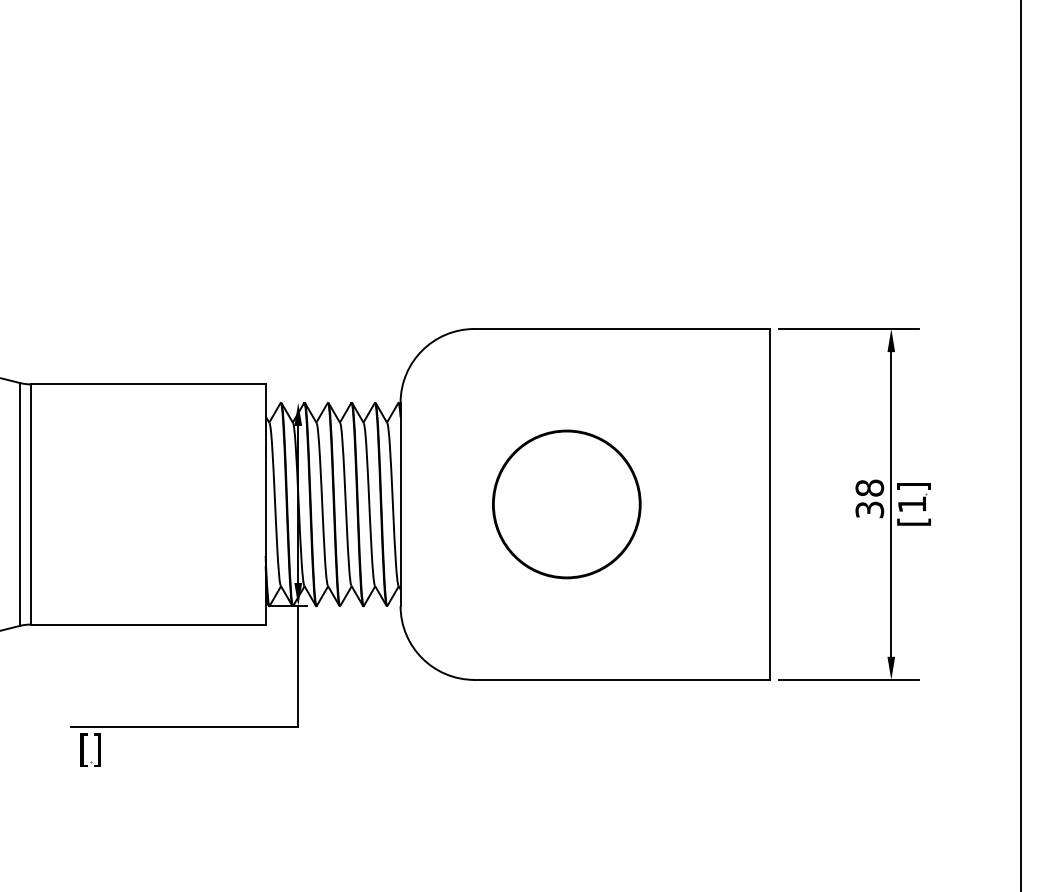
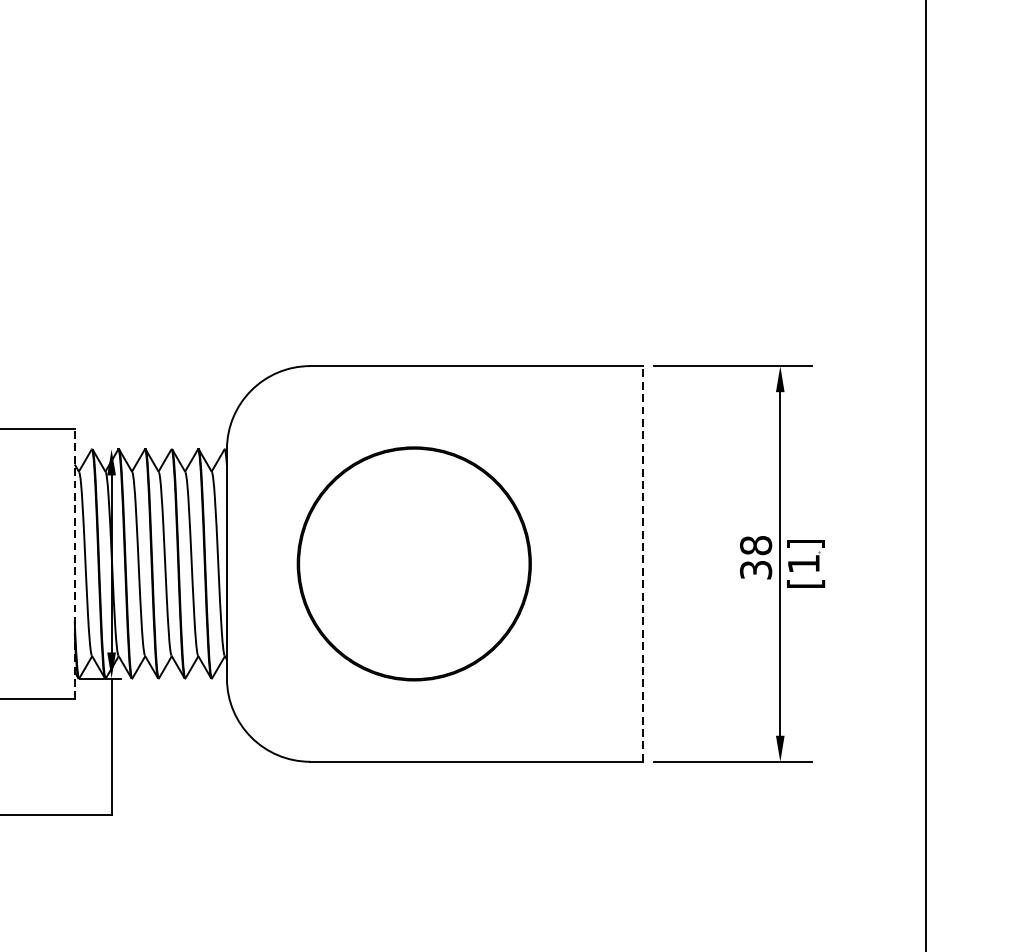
line: (265, 503) -> (74, 562), solid -> dashed
line: (769, 503) -> (642, 562), solid -> dashed
part: (566, 504) -> (414, 563), size x1.4

